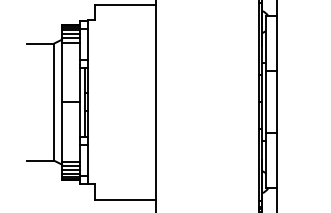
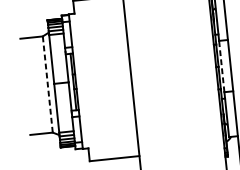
line: (266, 101) -> (222, 65), solid -> dashed
line: (54, 102) -> (48, 84), solid -> dashed

